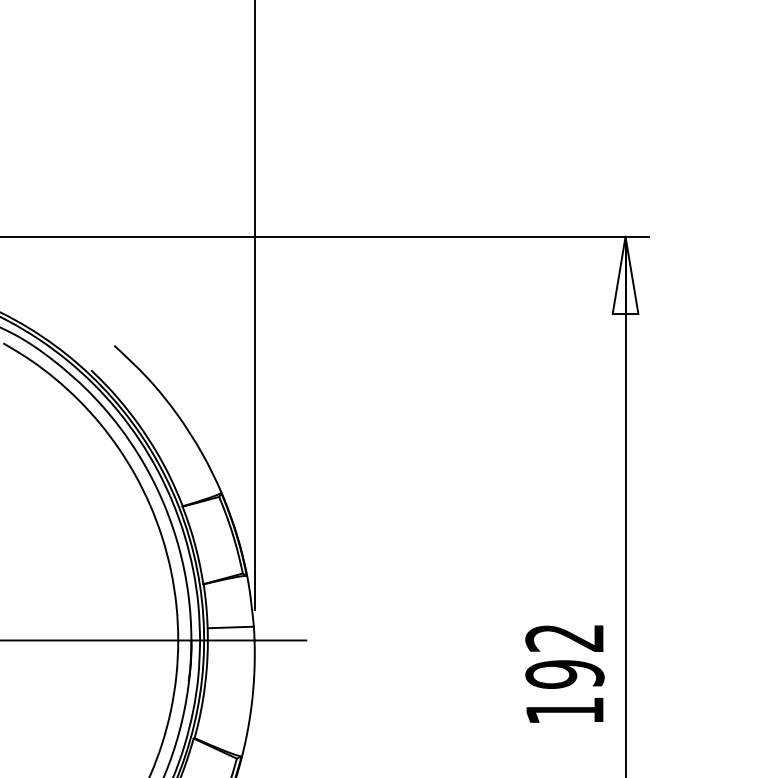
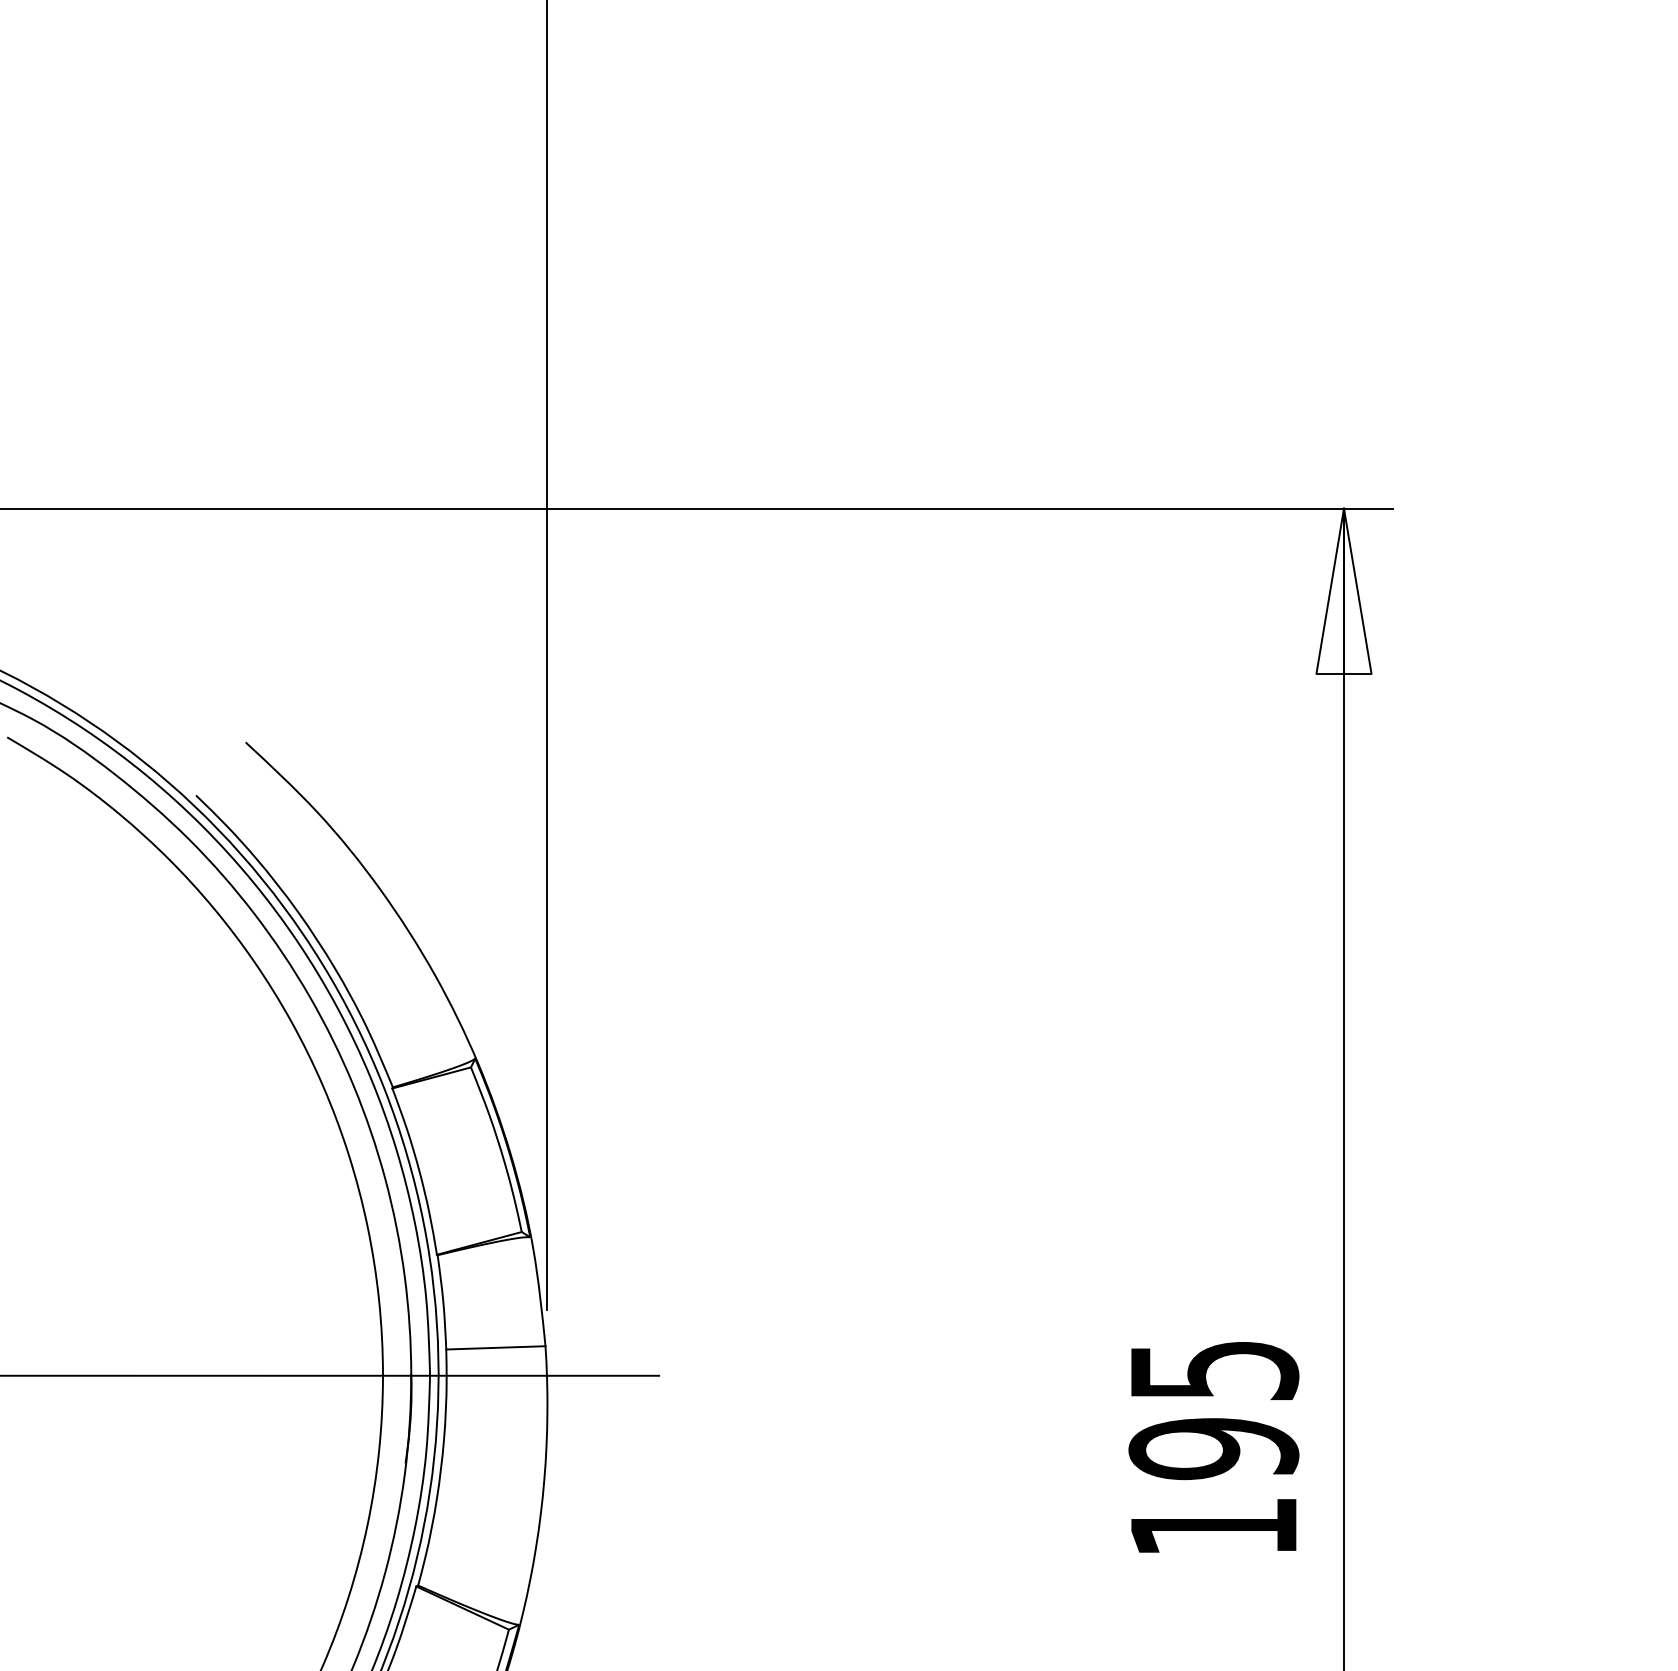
text: (564, 637) -> (1212, 1369), 192 -> 195

